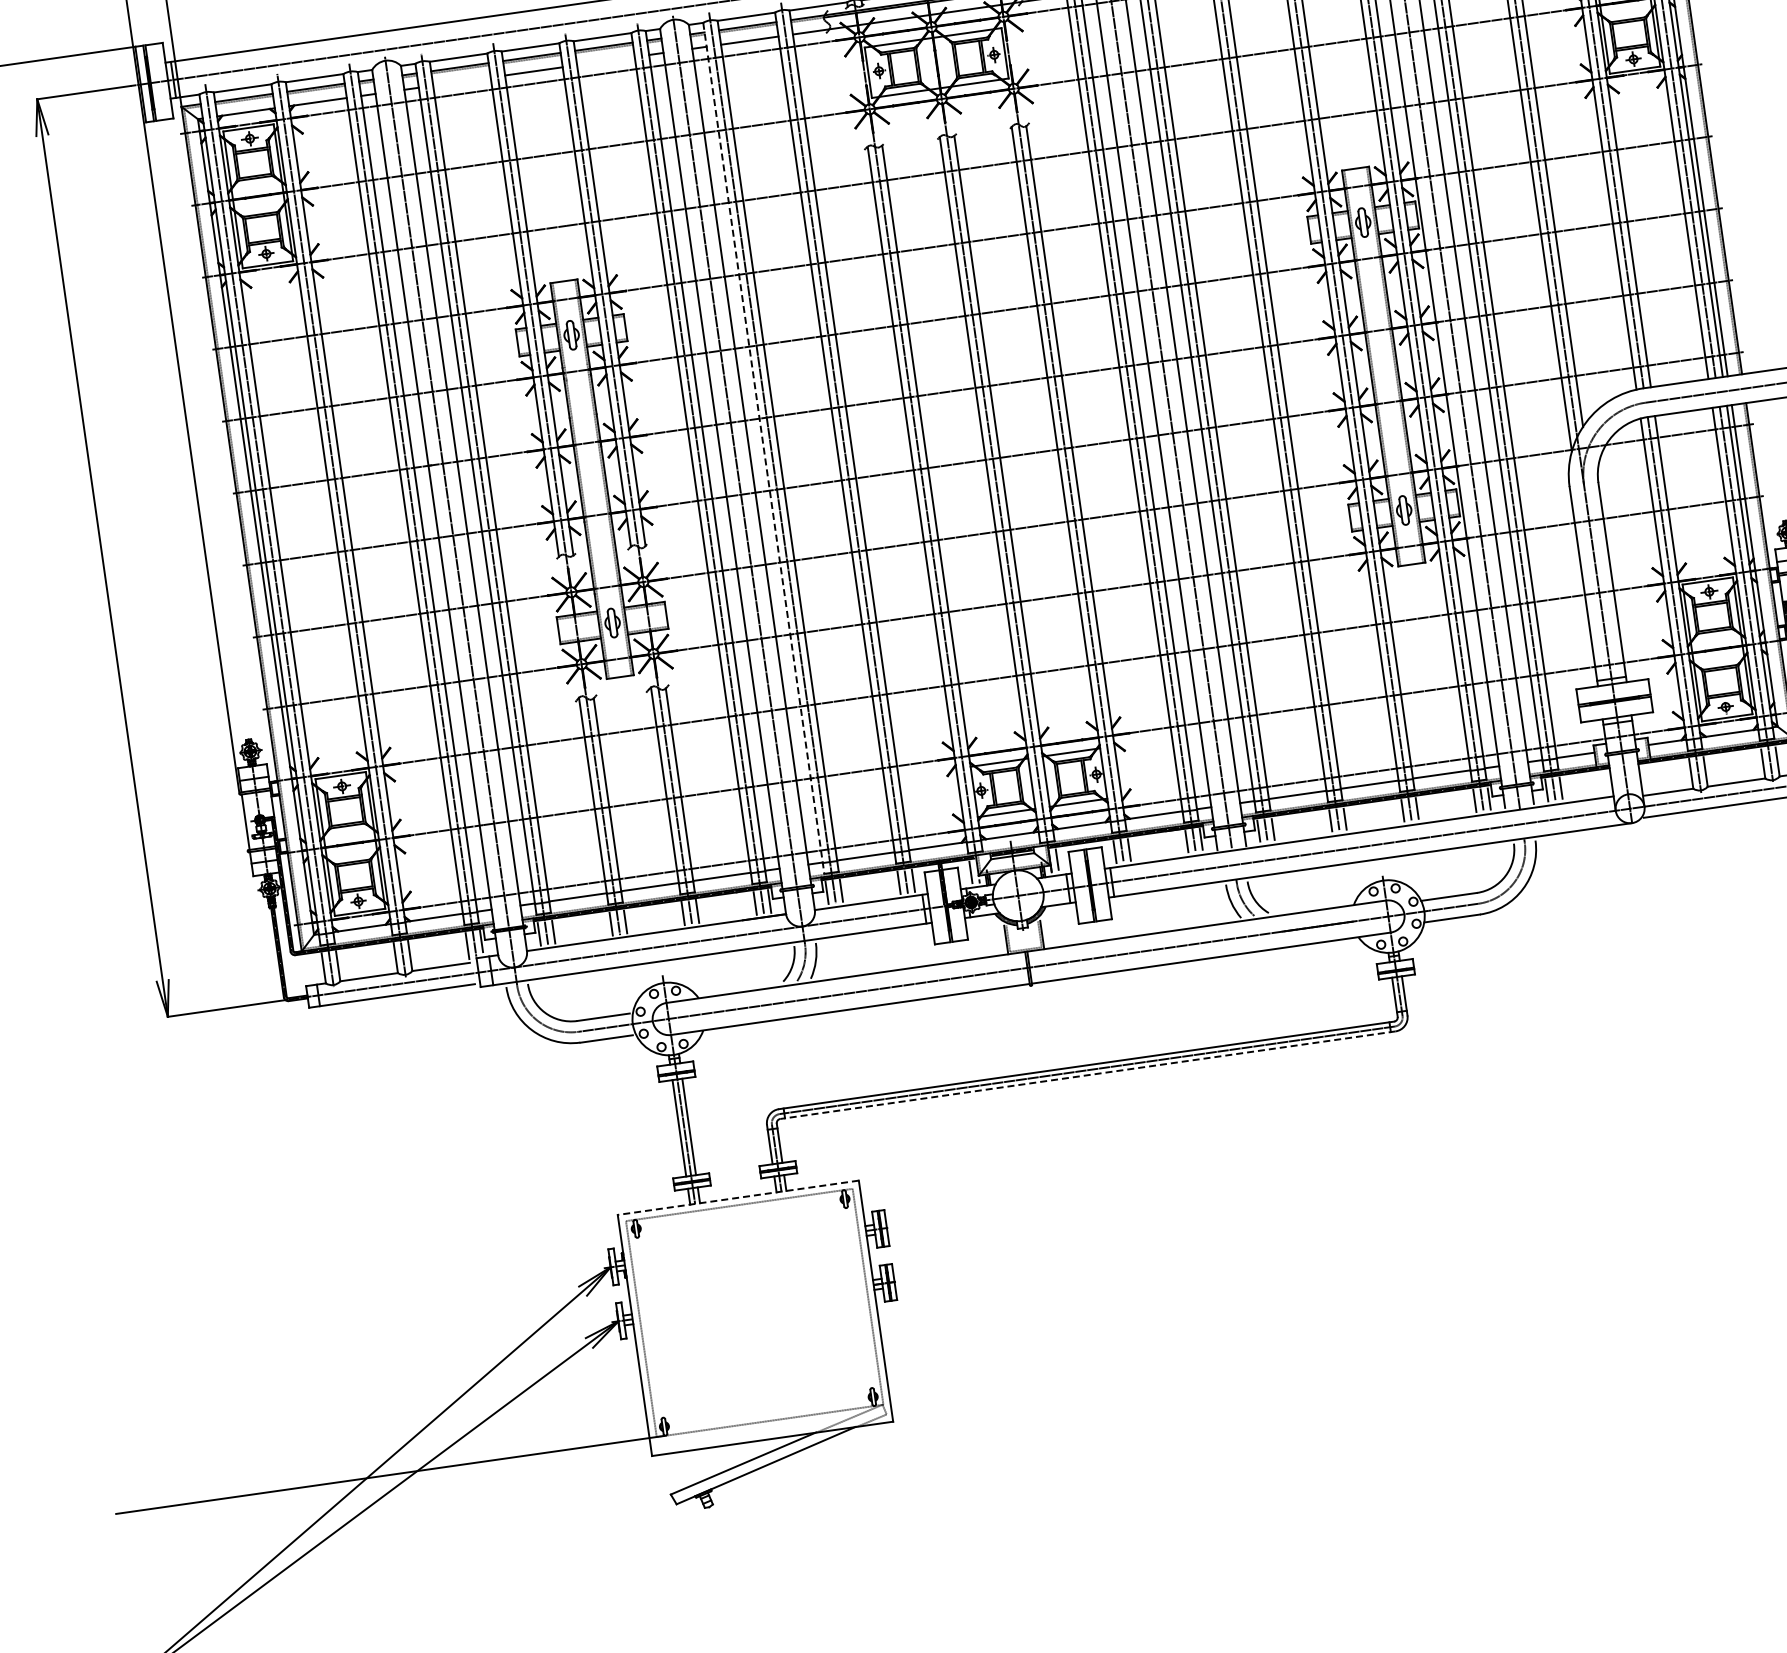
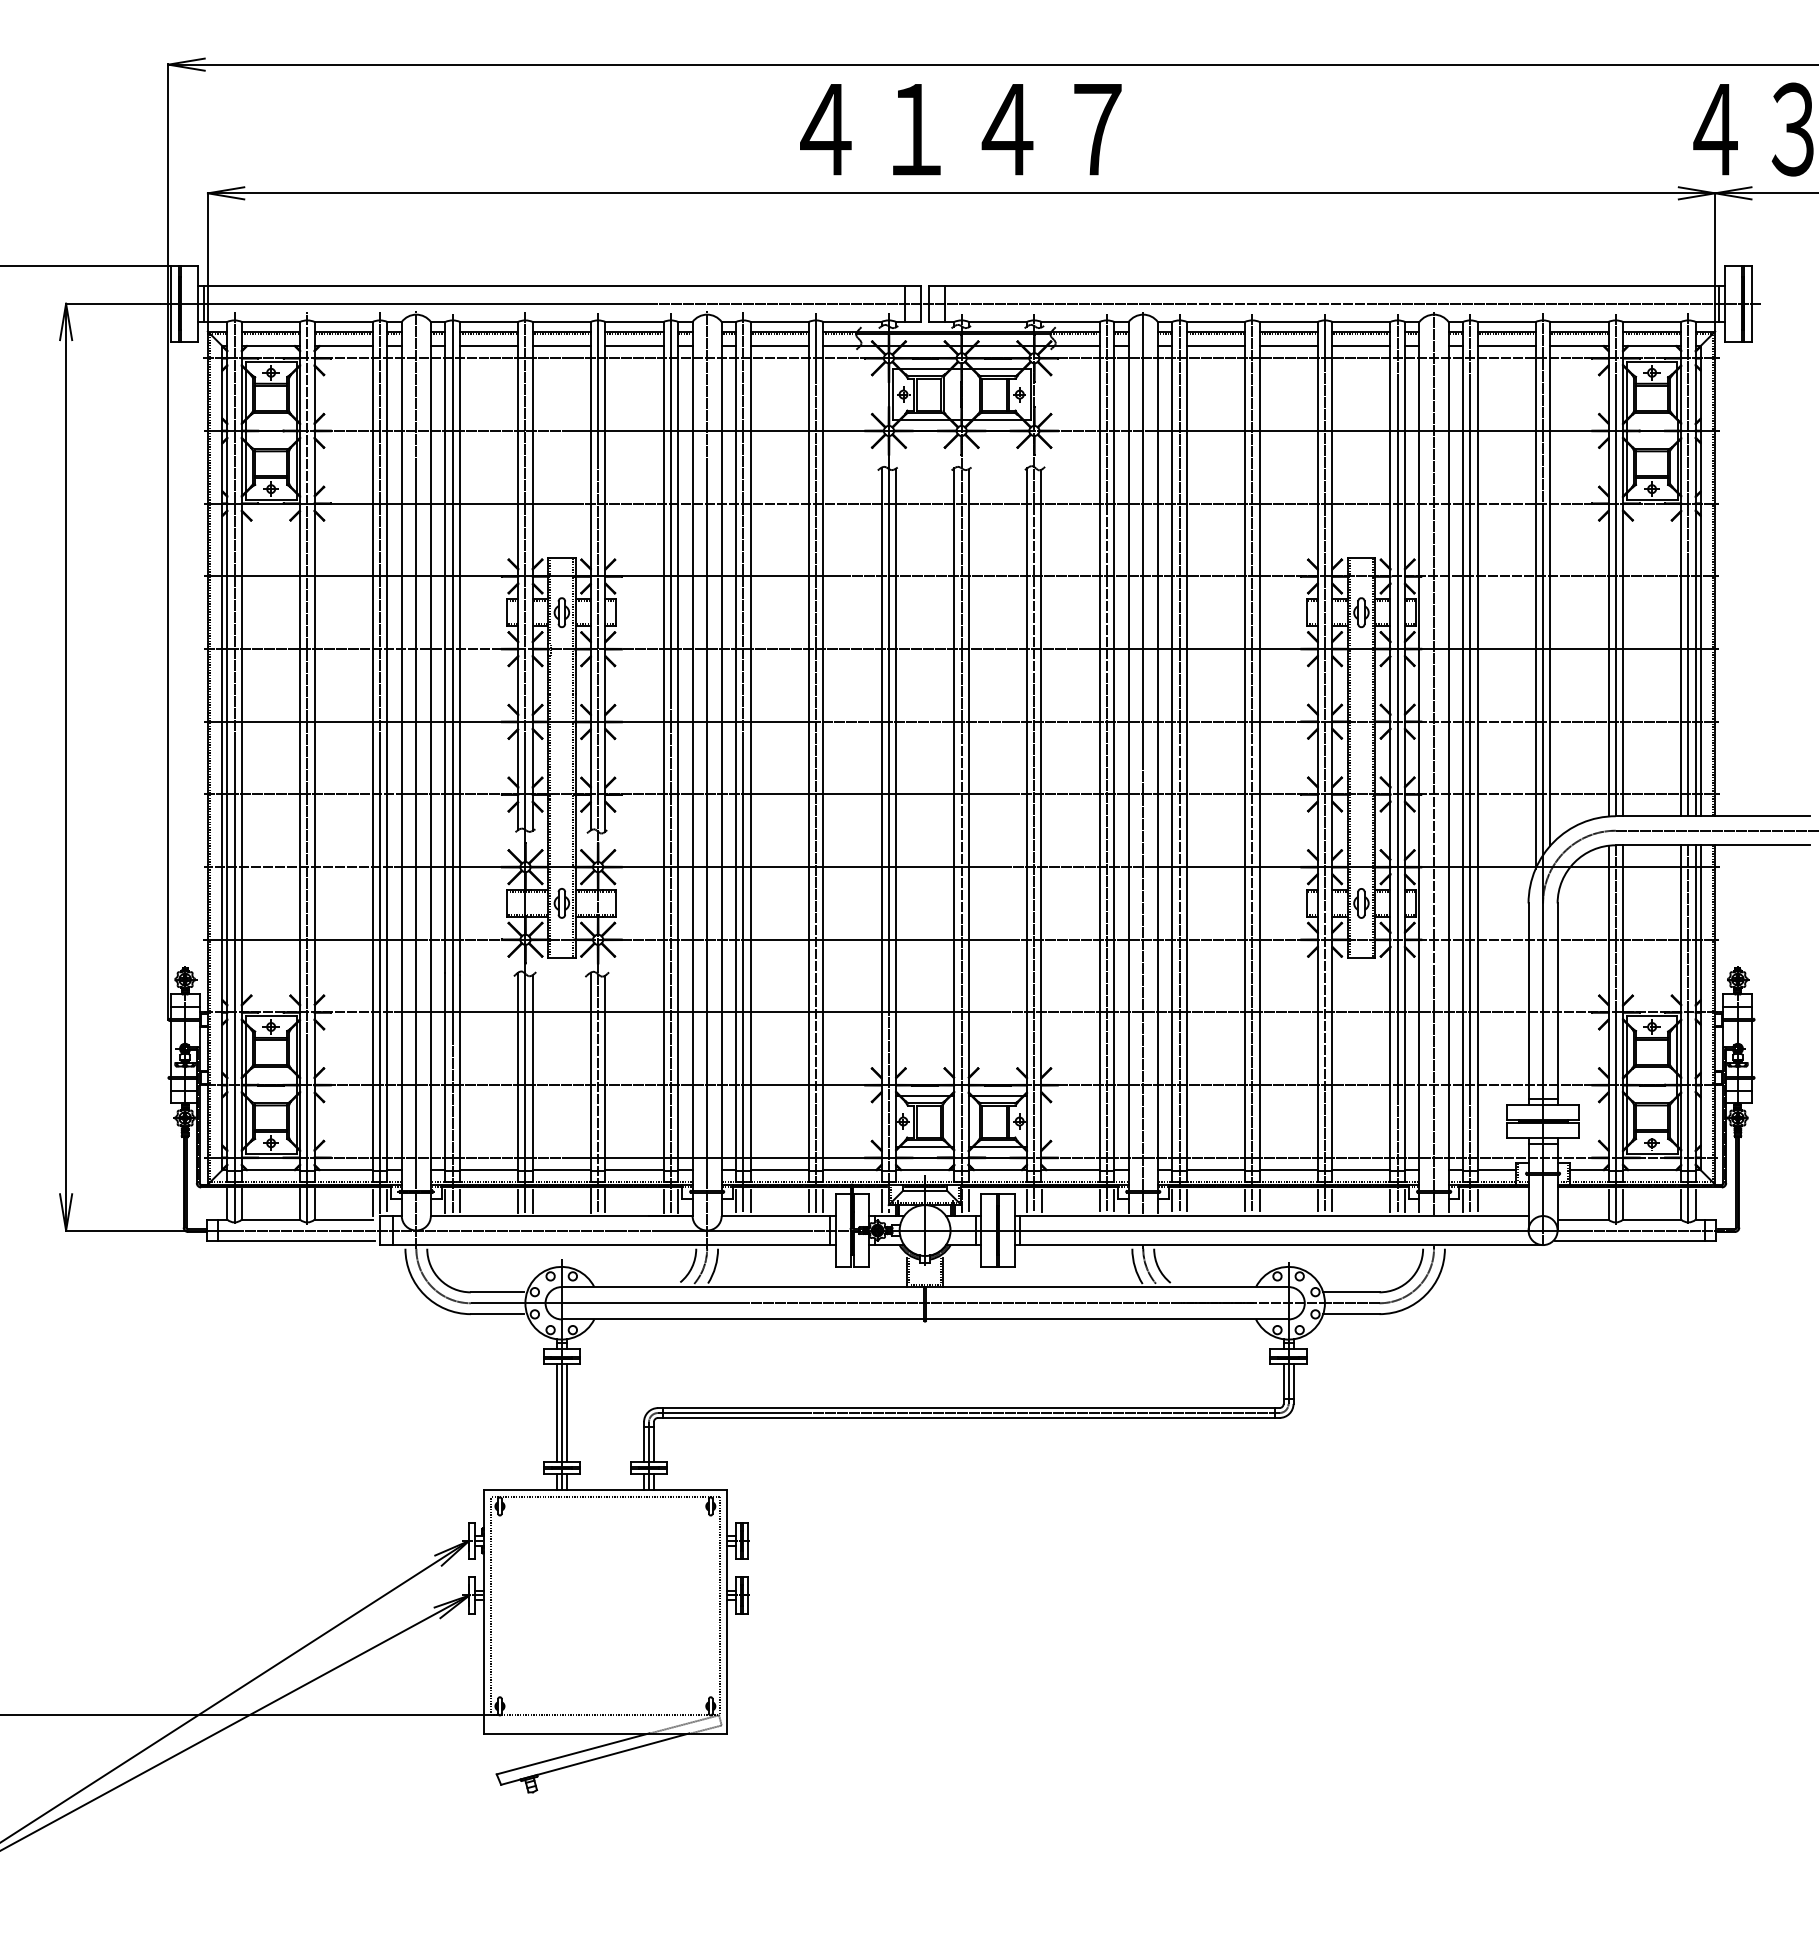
line: (606, 61) -> (634, 346), added
line: (462, 81) -> (489, 346), added
line: (764, 448) -> (736, 751), dashed -> solid
line: (1087, 1074) -> (968, 1417), dashed -> solid
line: (738, 1198) -> (605, 1490), dashed -> solid

